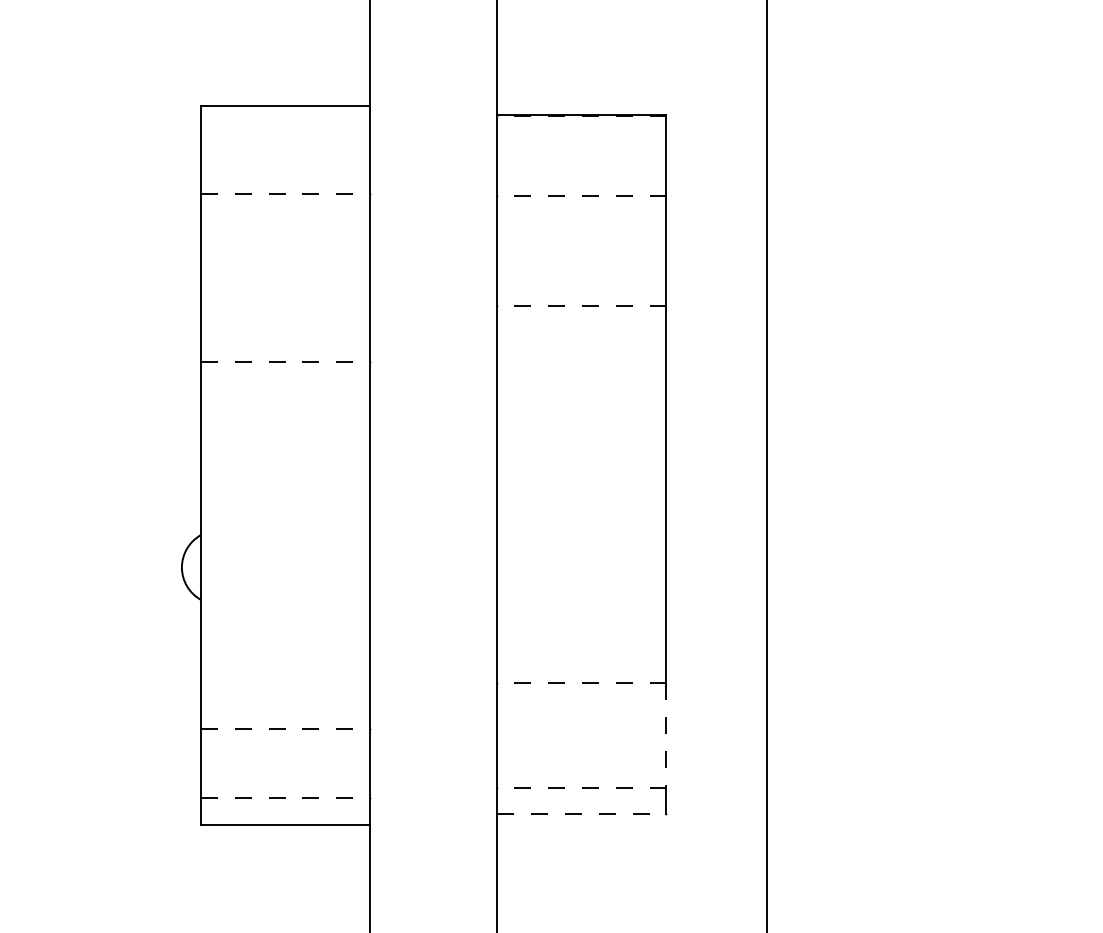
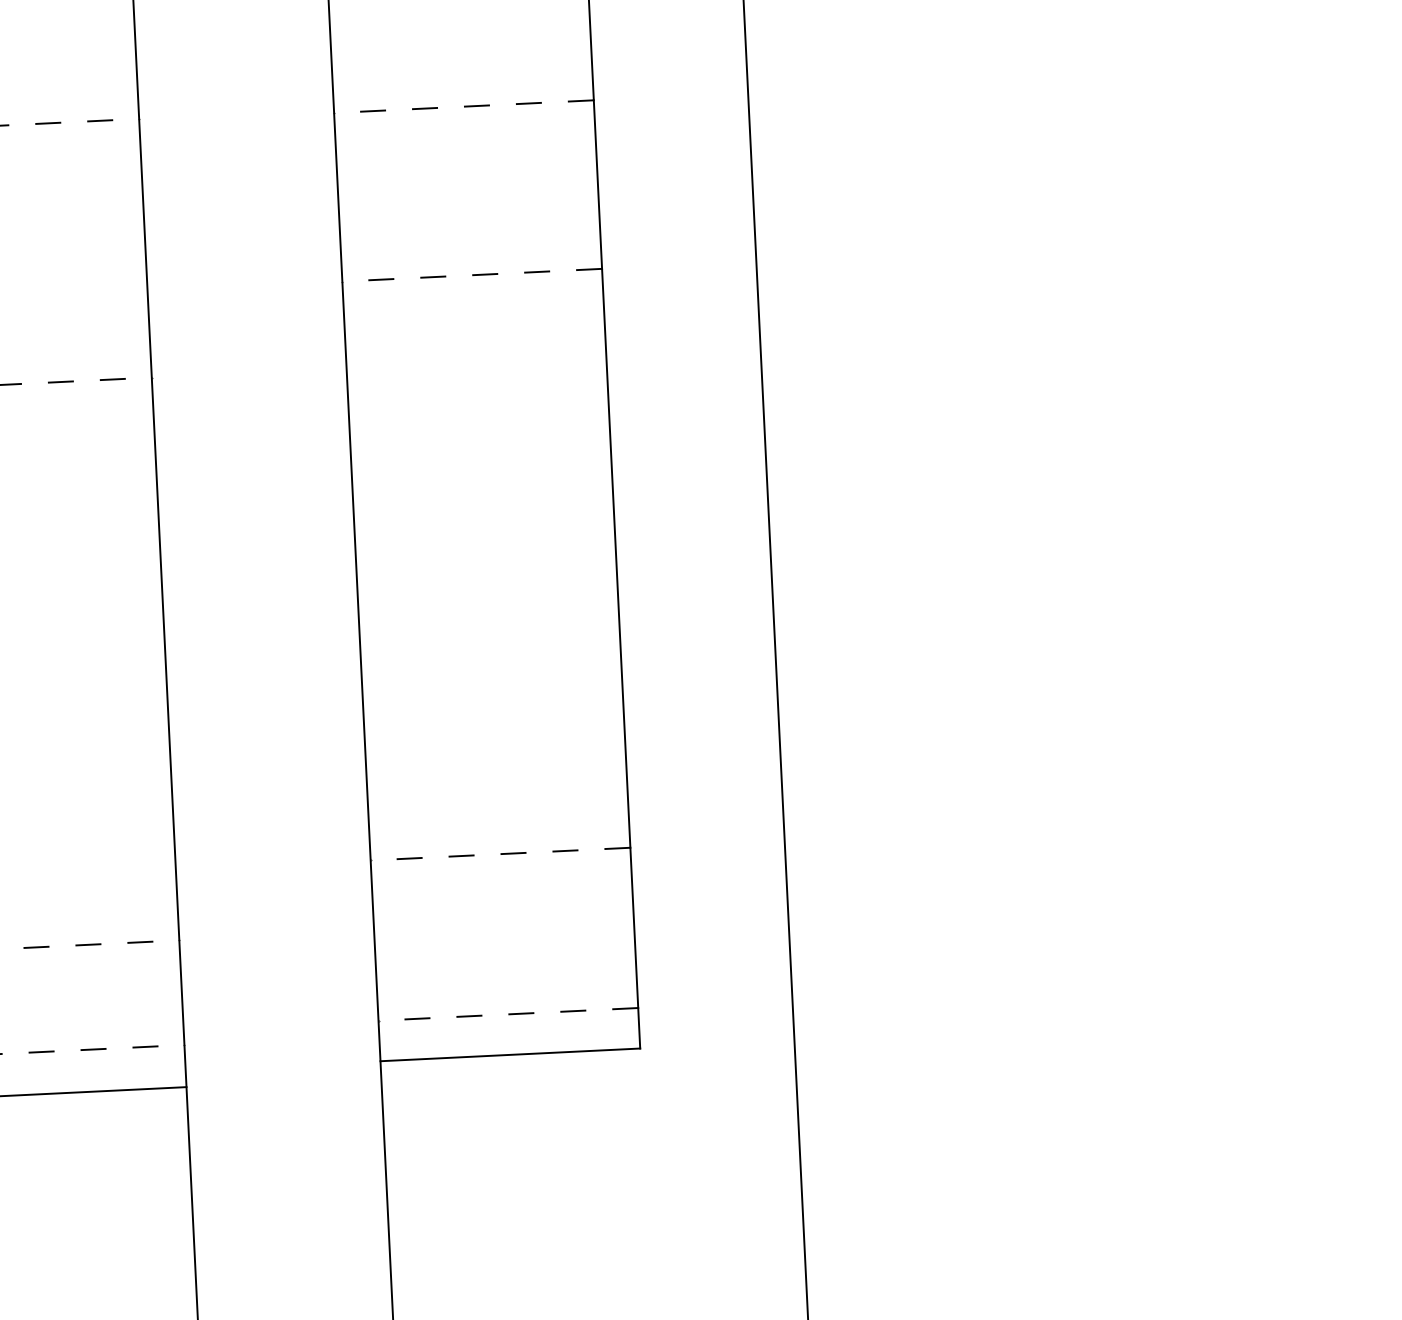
line: (666, 736) -> (634, 929), dashed -> solid
line: (581, 814) -> (509, 1055), dashed -> solid

